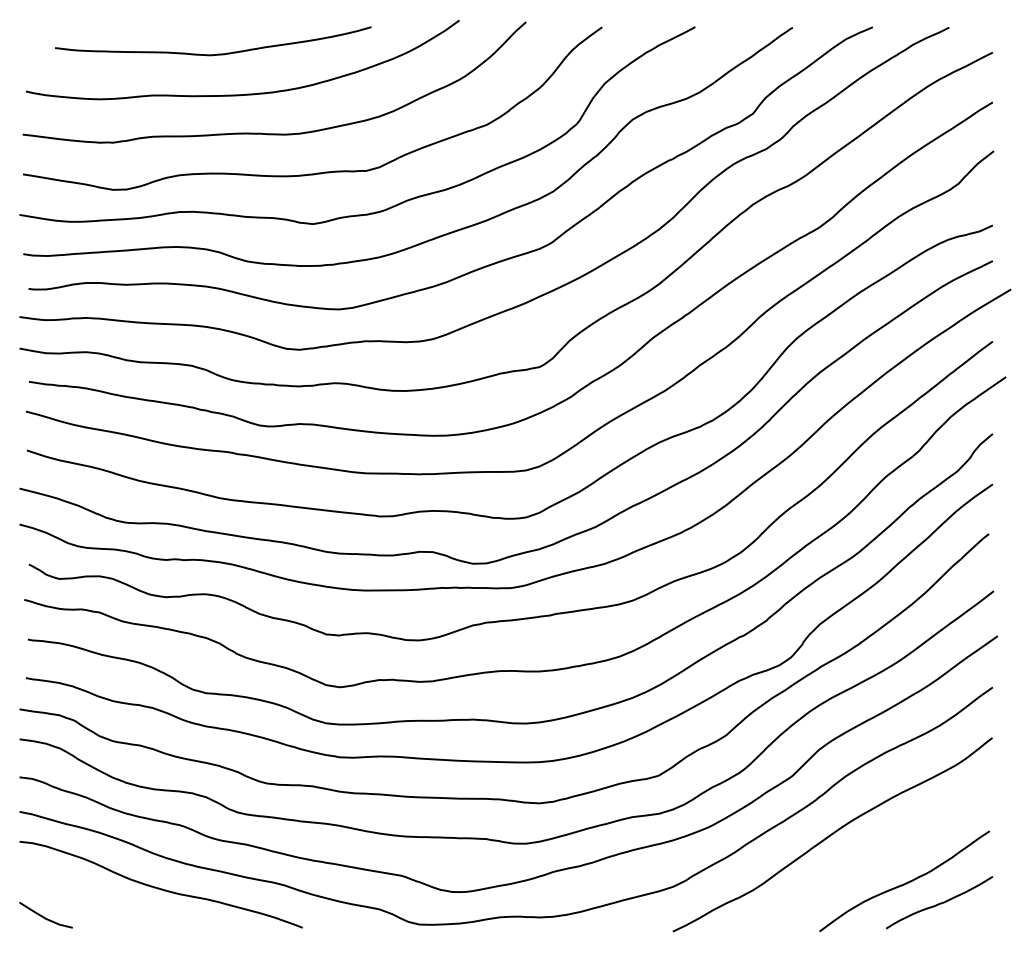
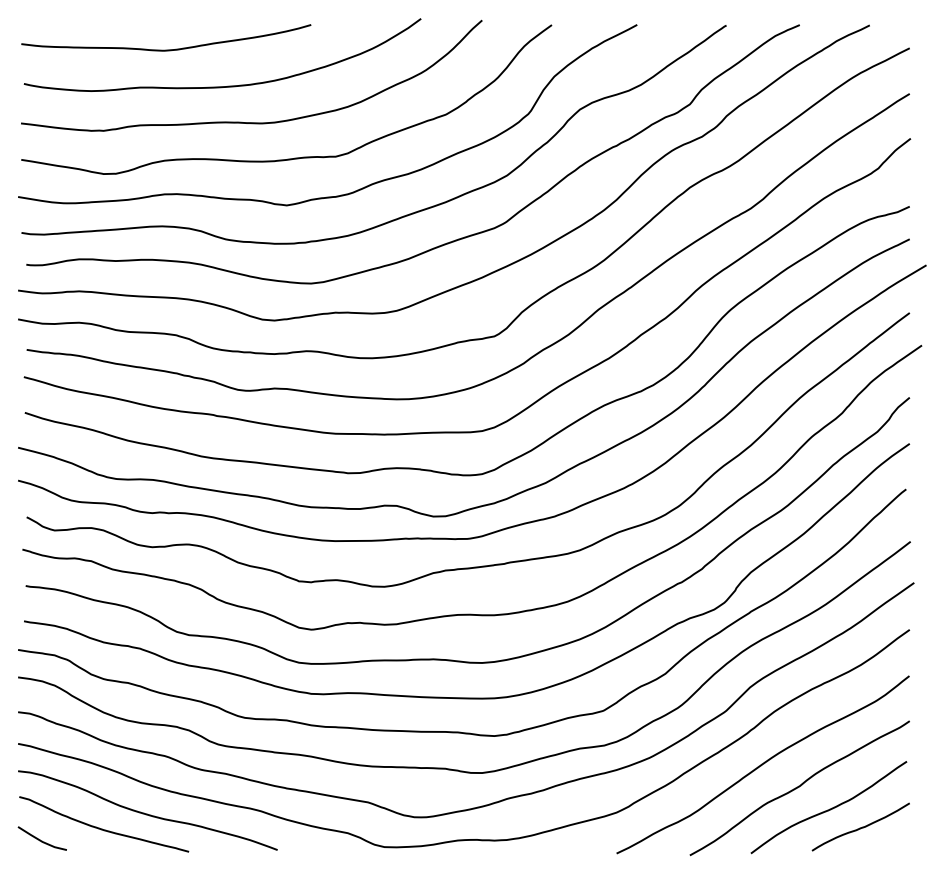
curve: (217, 53) -> (170, 49), moved
curve: (872, 859) -> (799, 787), added
curve: (112, 904) -> (103, 828), added

